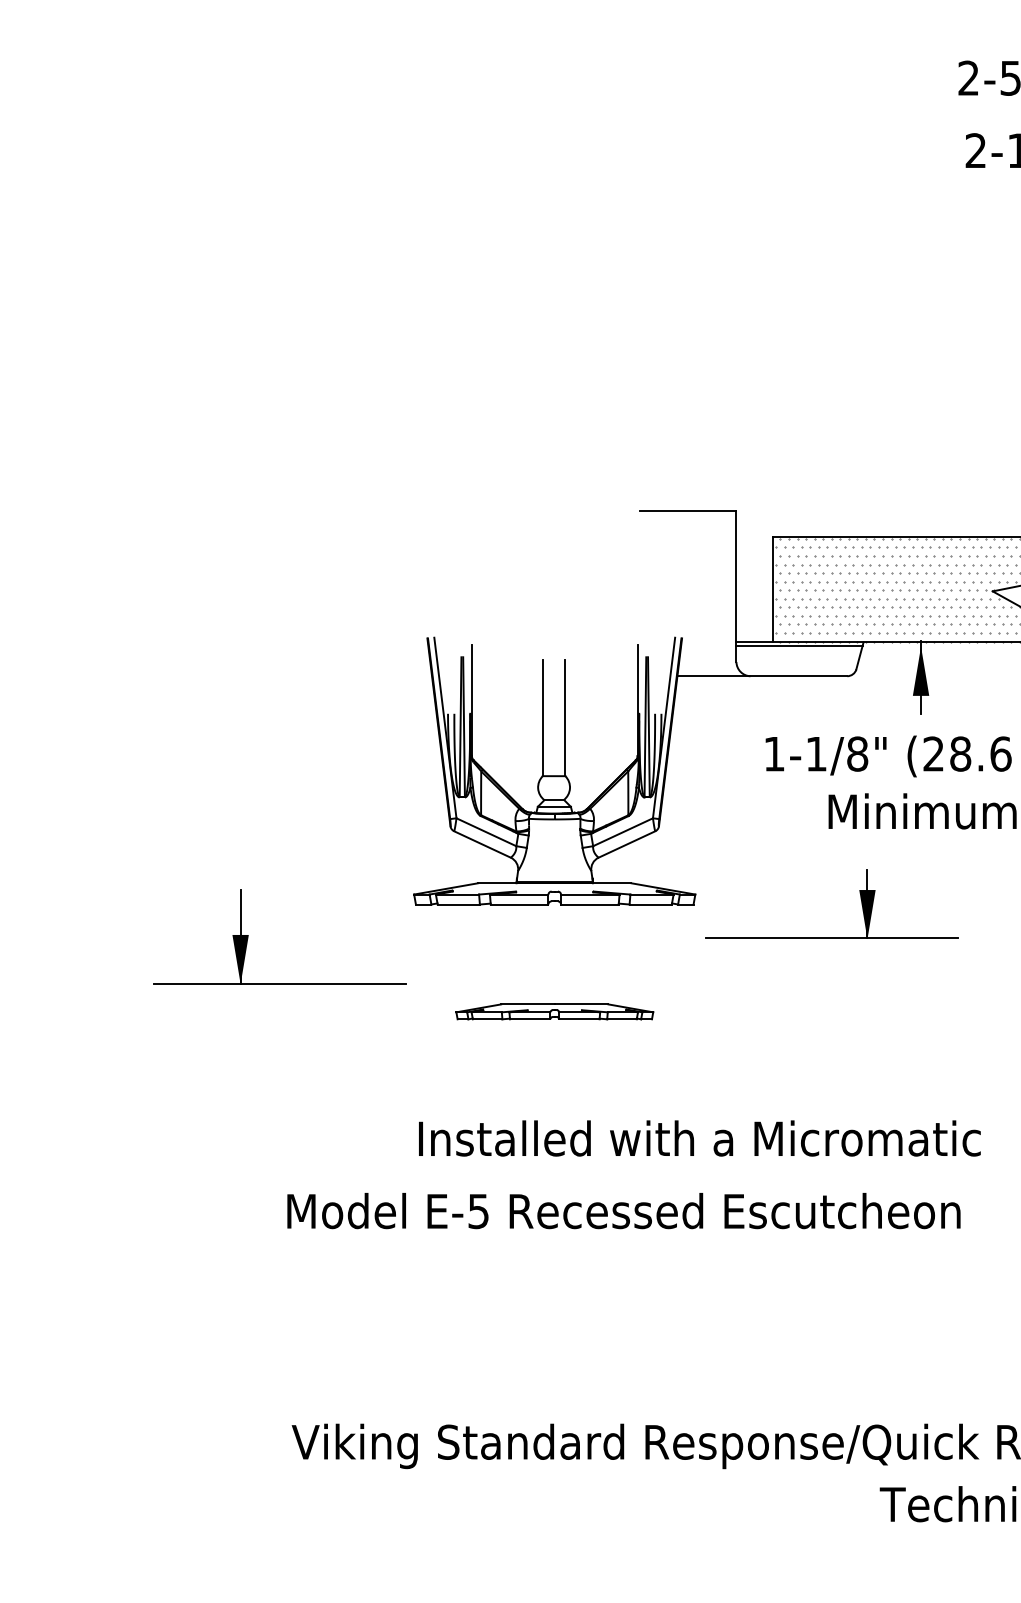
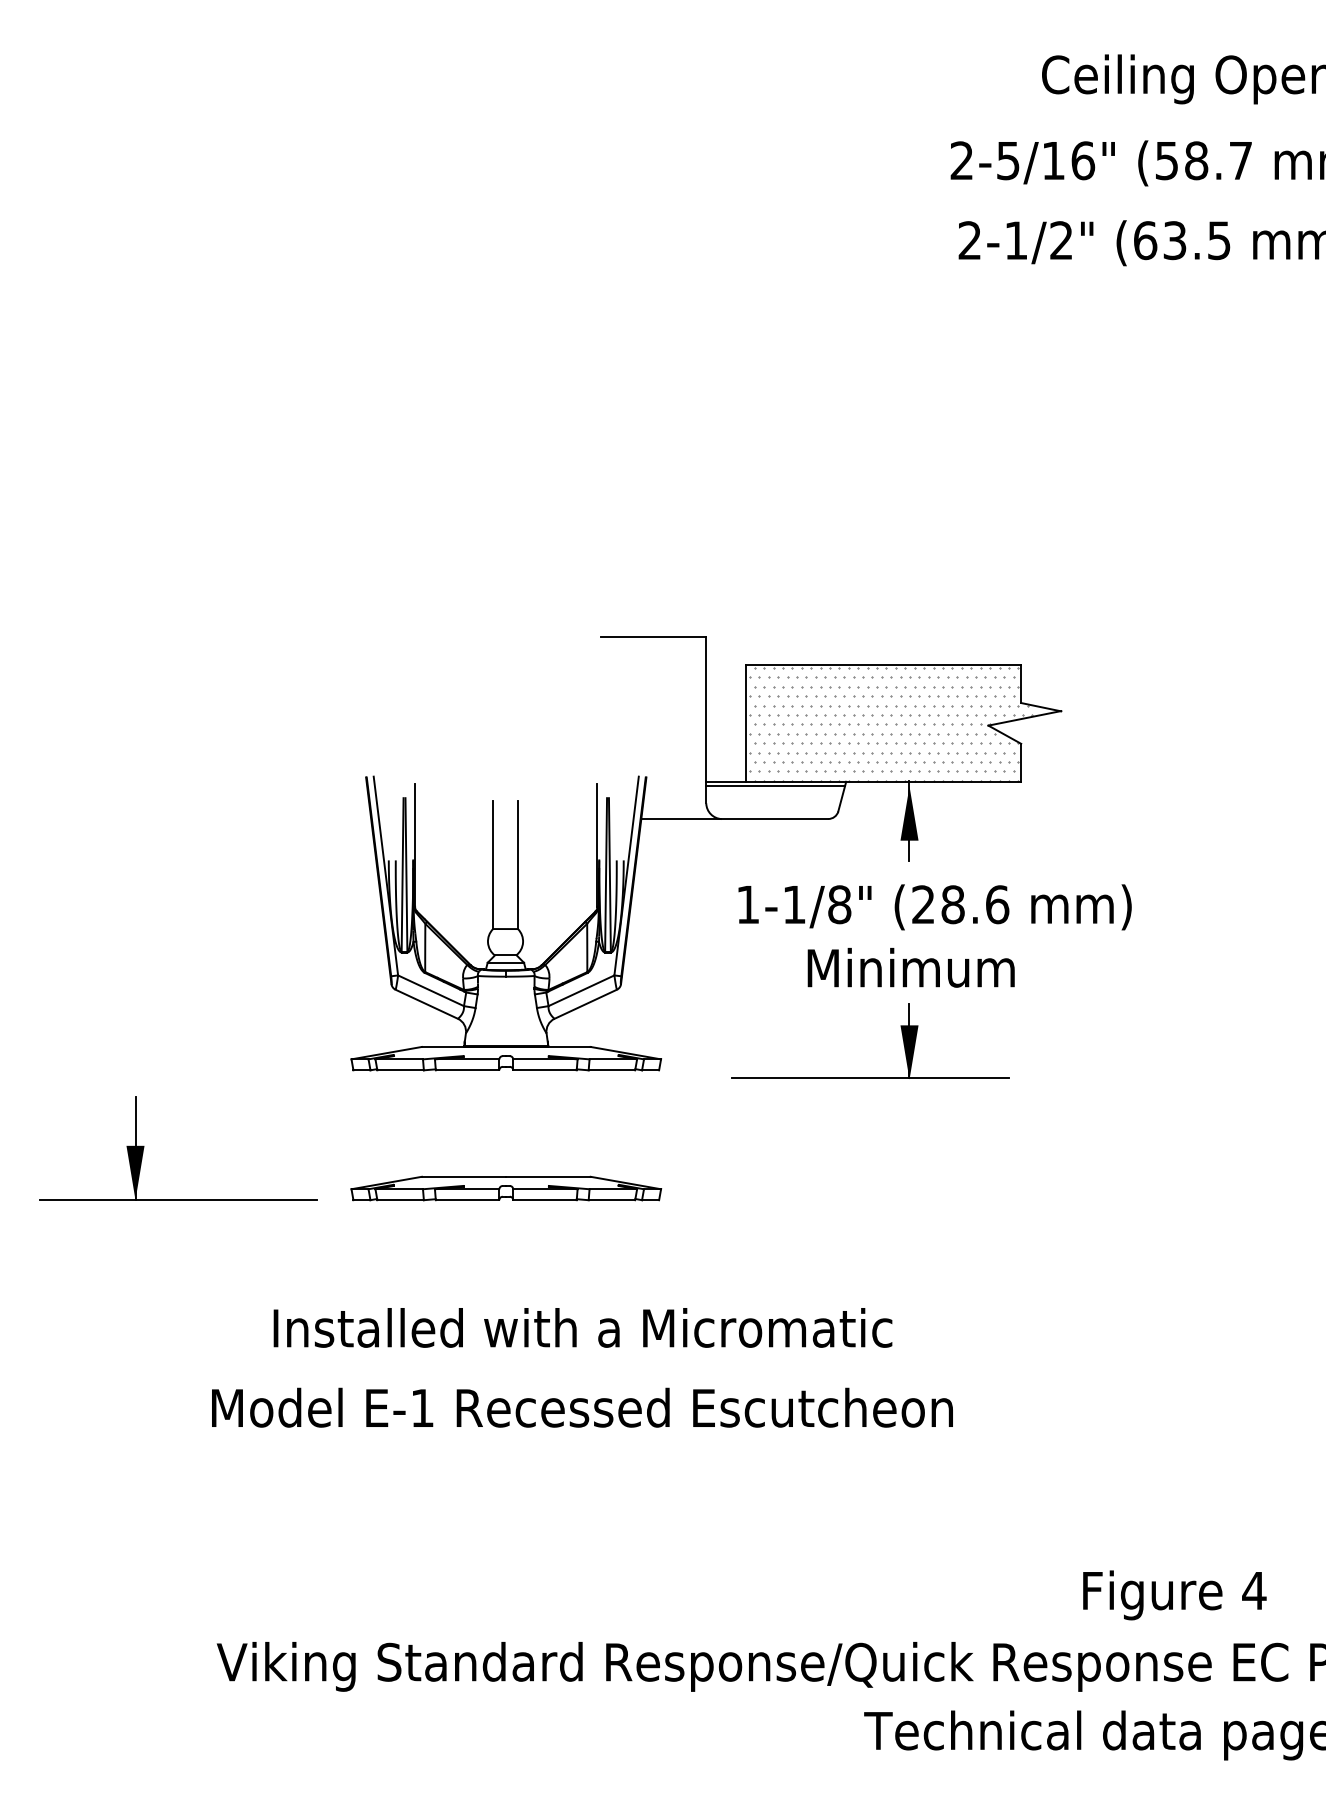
part: (860, 897) -> (901, 1033), moved
part: (248, 936) -> (144, 1147), moved
part: (554, 1011) -> (506, 1188), size x1.43
text: (699, 1138) -> (582, 1327), moved
text: (478, 1211) -> (422, 1408), E-5 -> E-1

